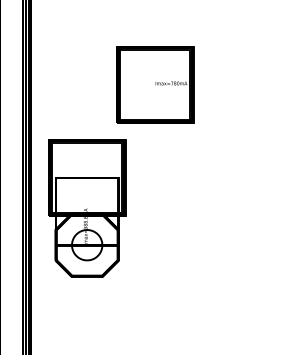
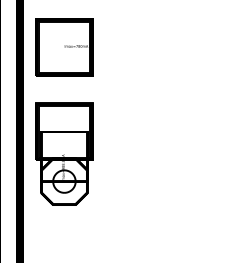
part: (155, 84) -> (64, 47), moved

